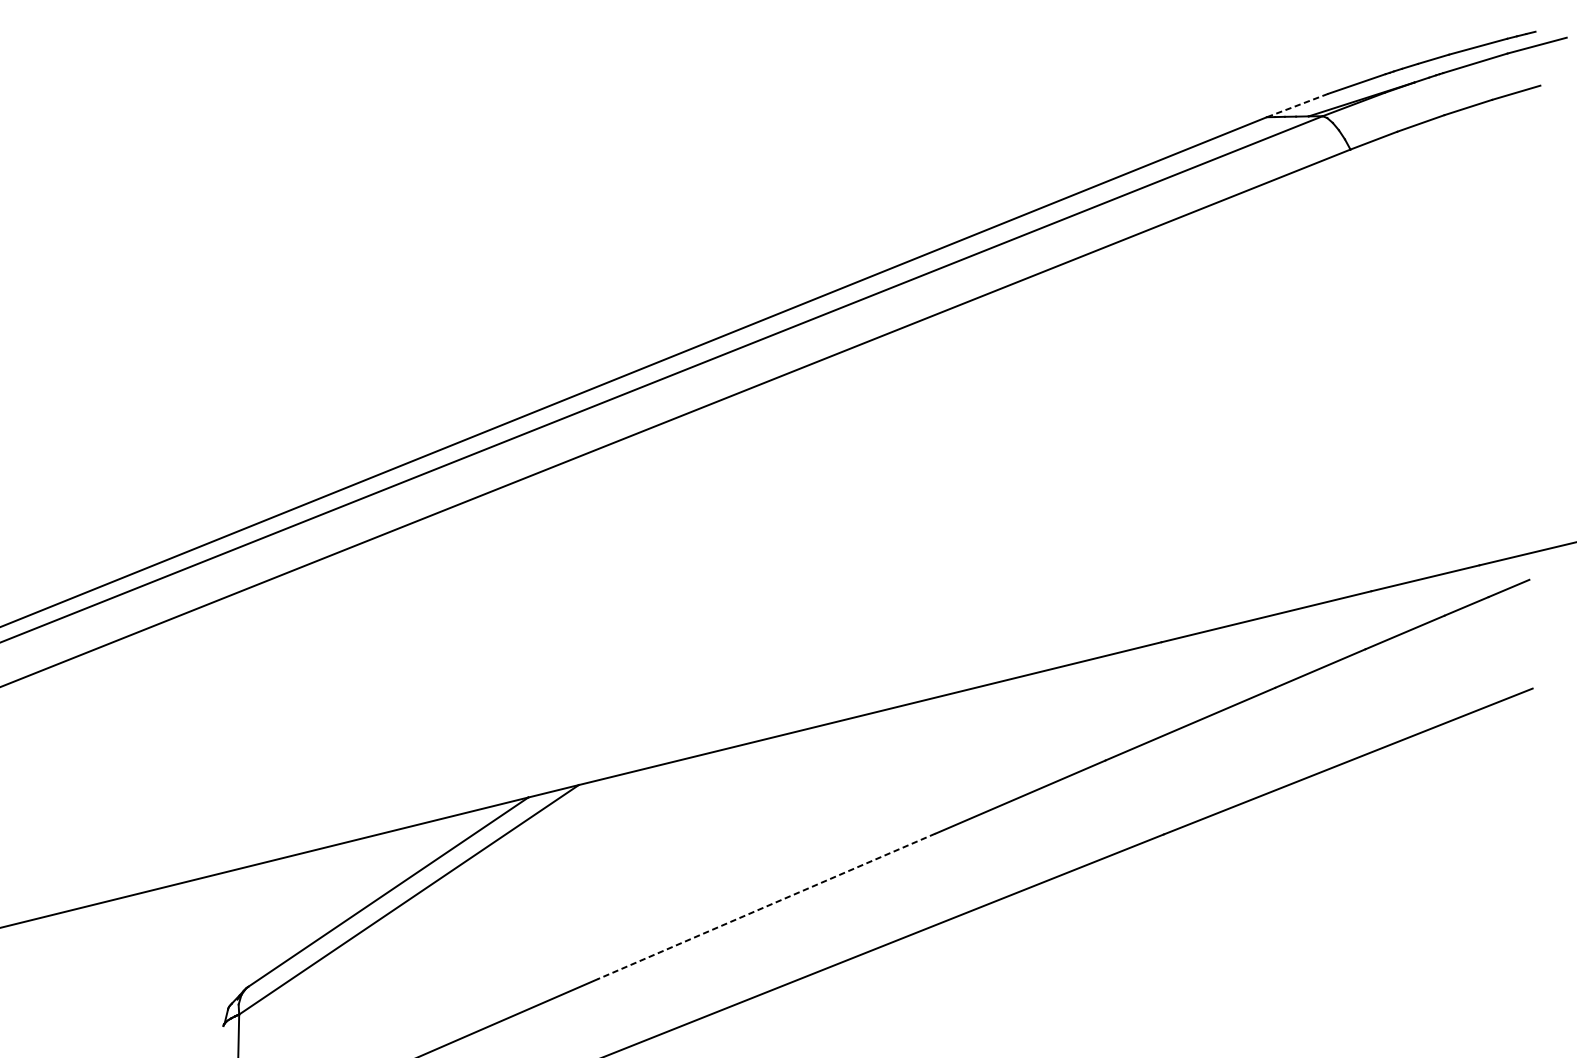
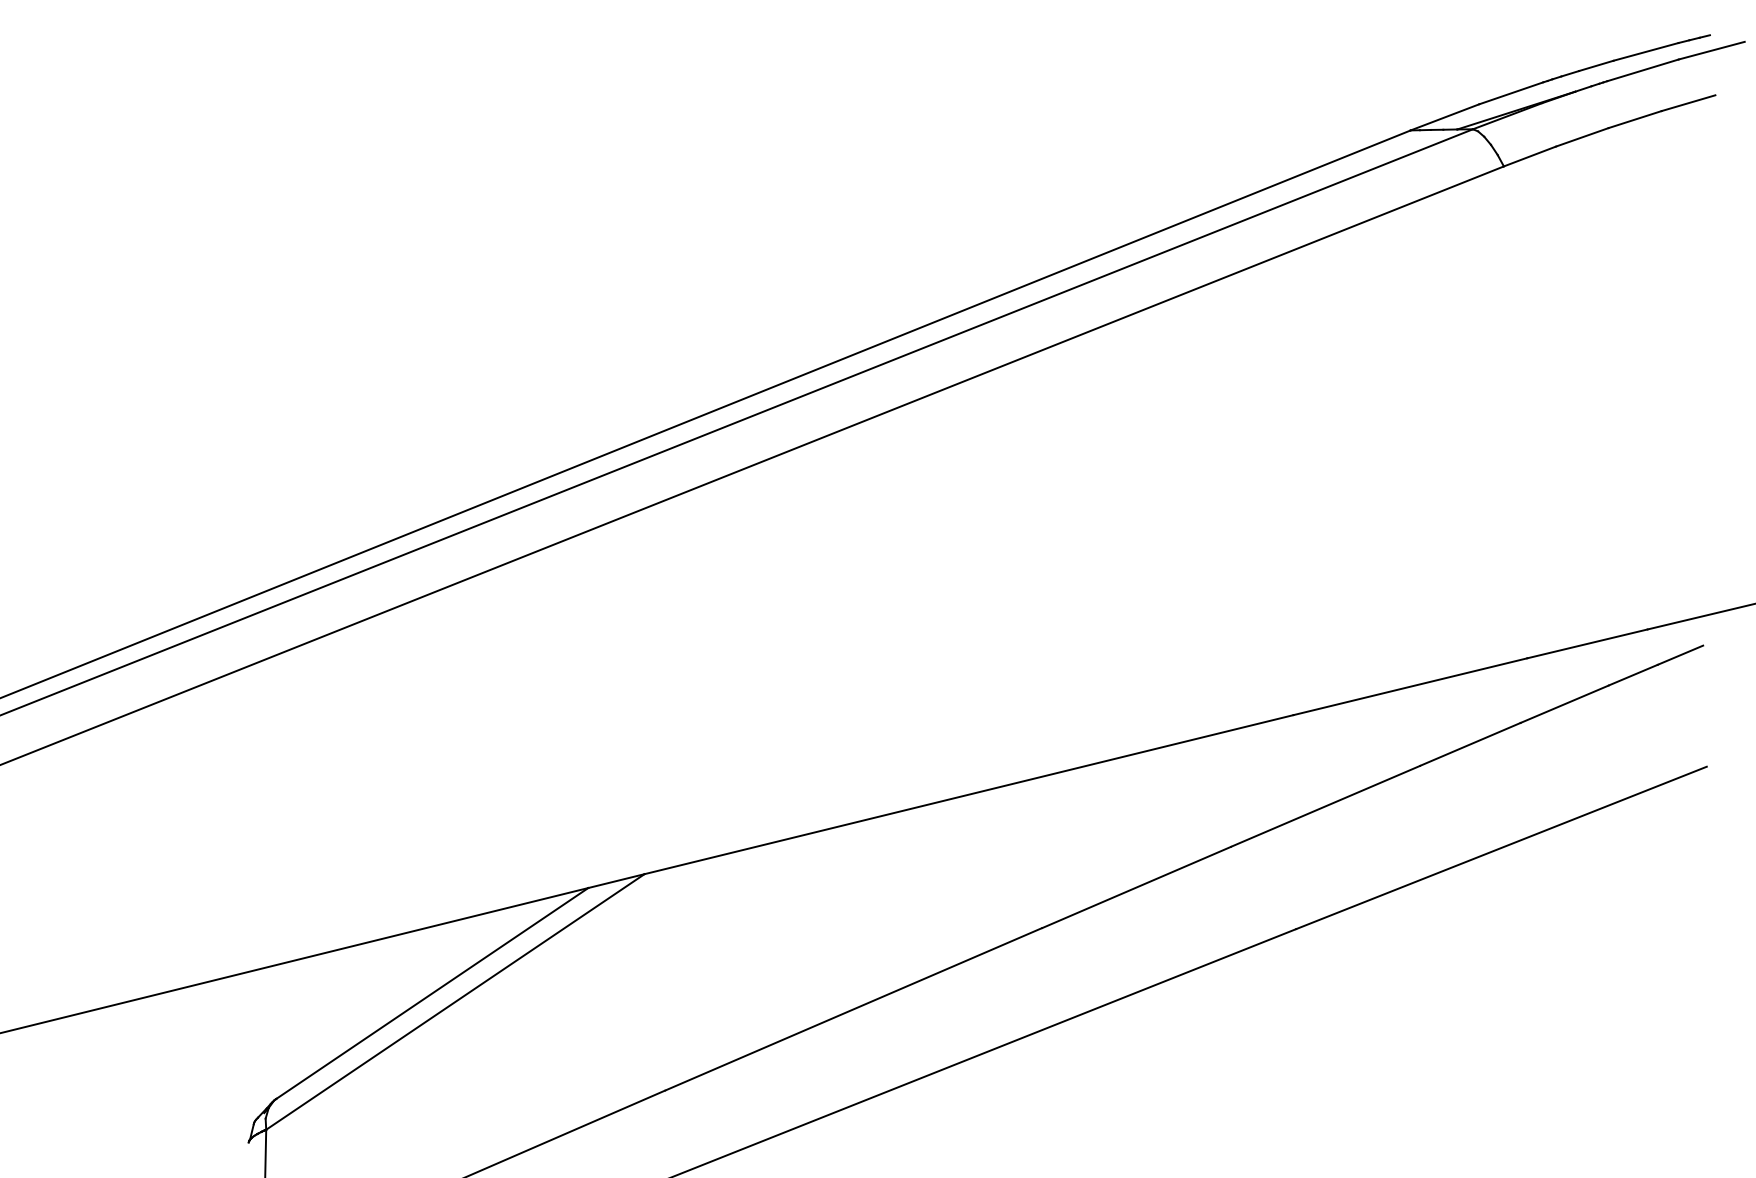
line: (1297, 105) -> (1444, 117), dashed -> solid
line: (766, 906) -> (853, 1009), dashed -> solid

